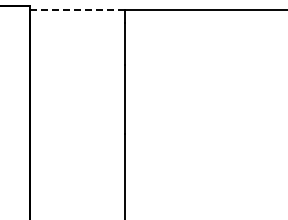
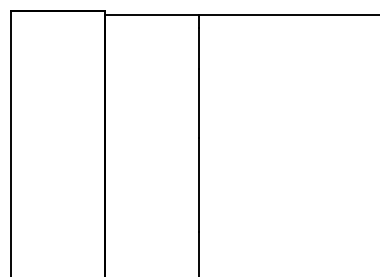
line: (77, 9) -> (152, 14), dashed -> solid

